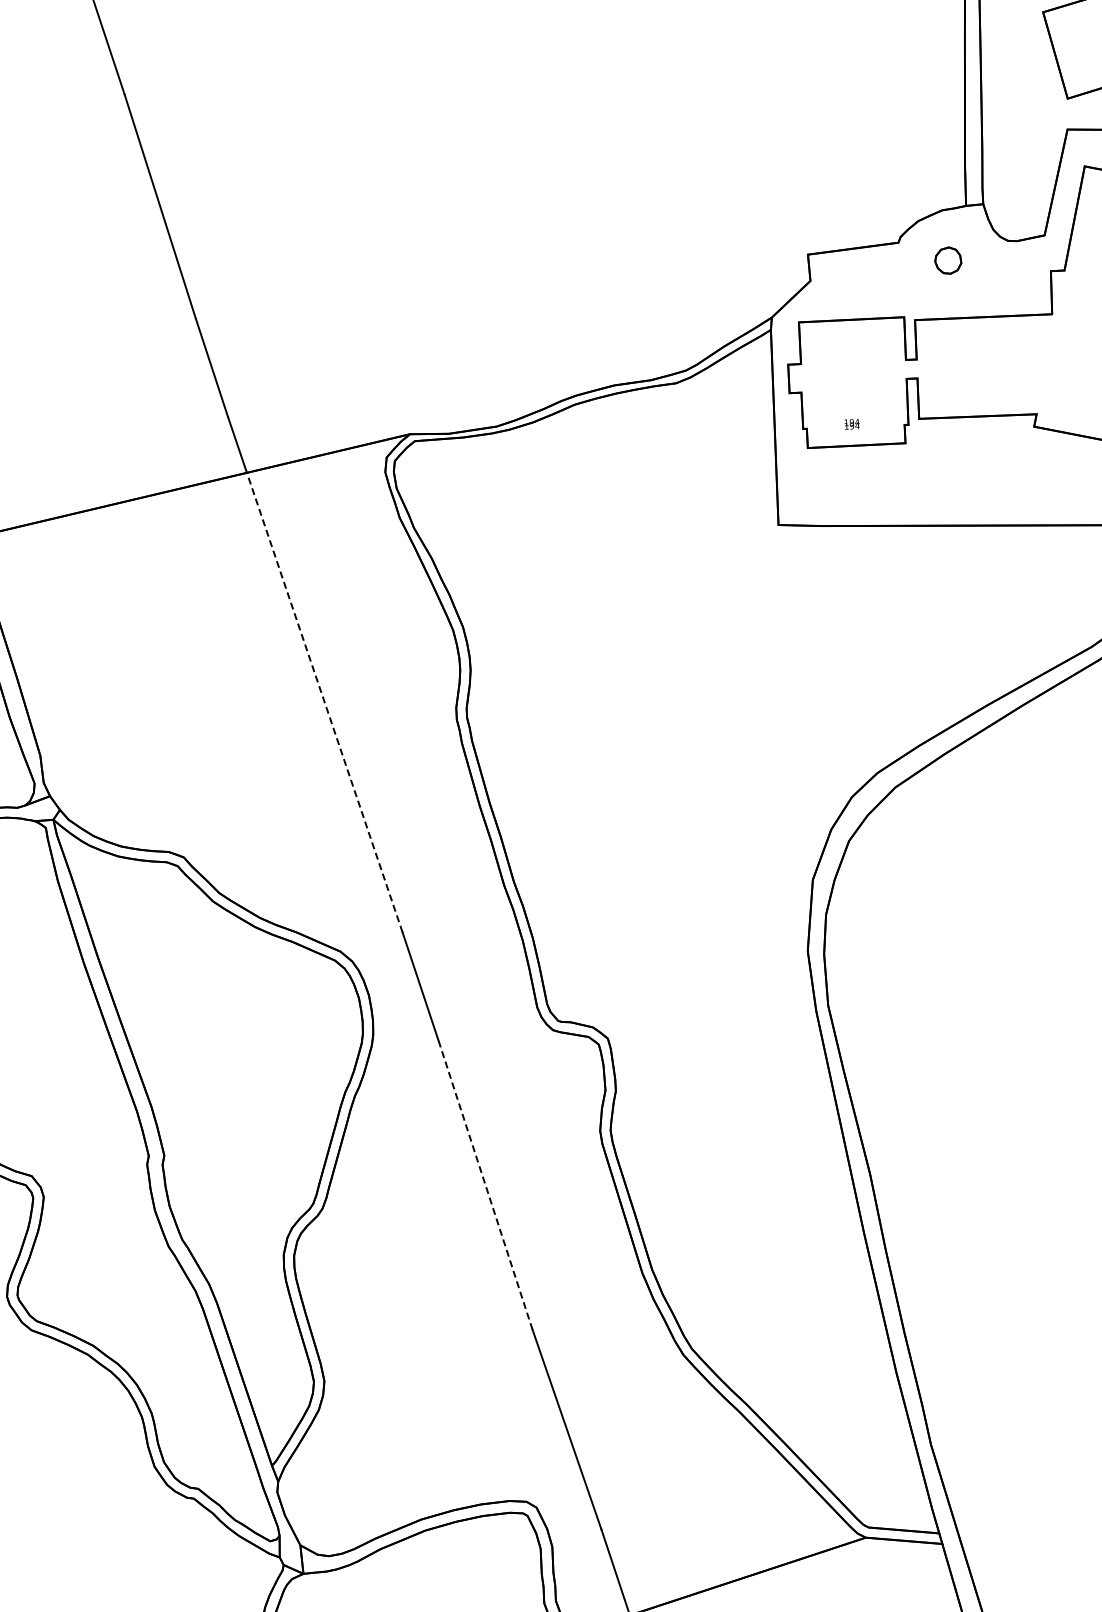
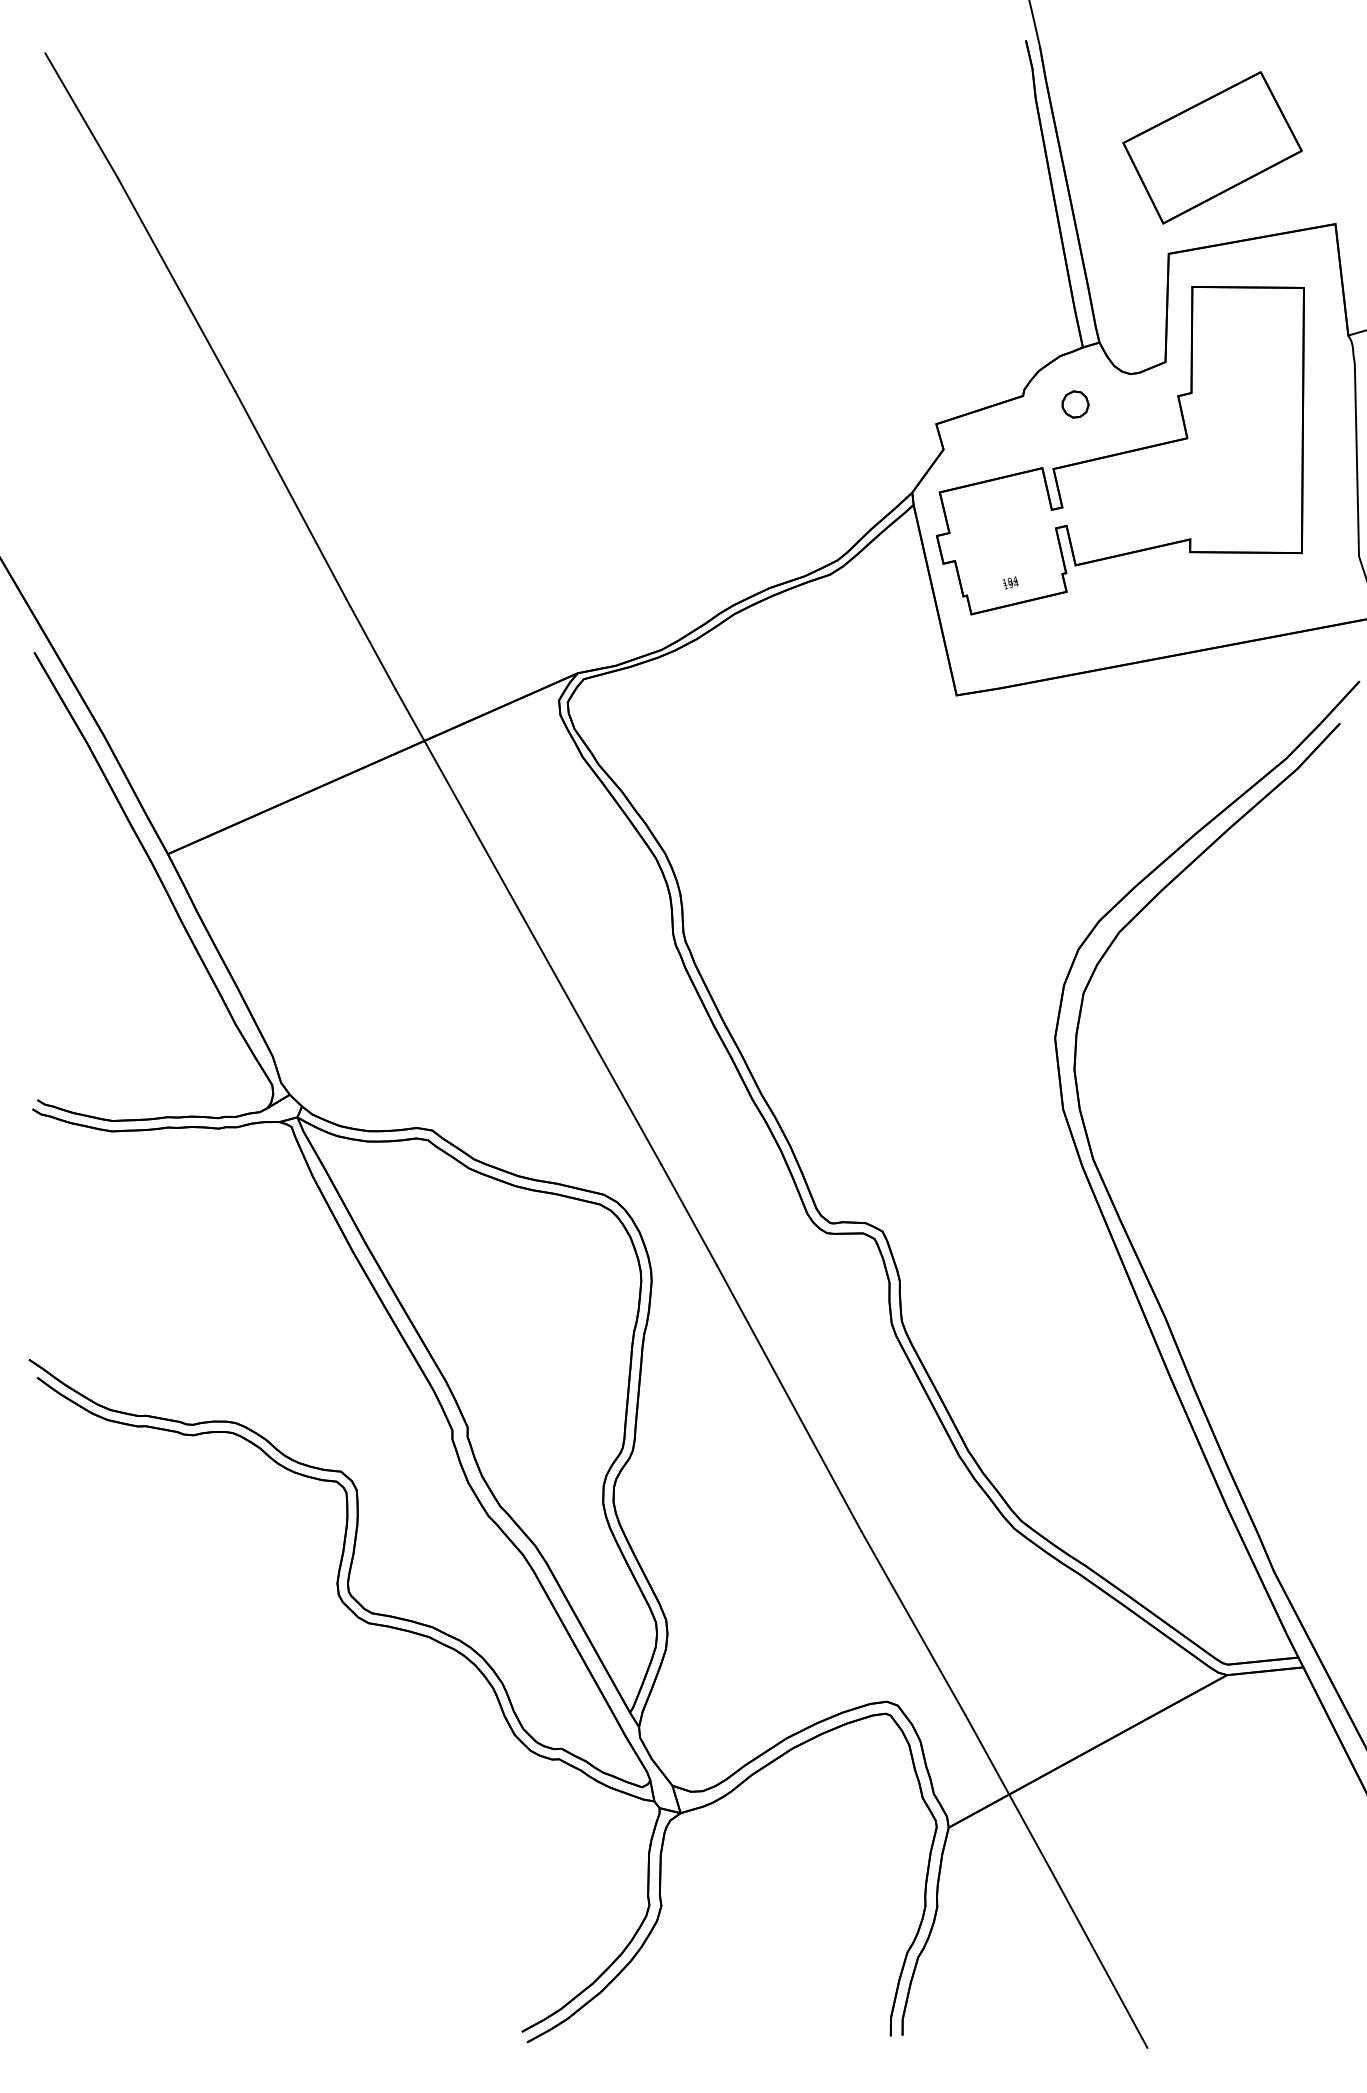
line: (324, 702) -> (542, 952), dashed -> solid
line: (486, 1185) -> (789, 1398), dashed -> solid

